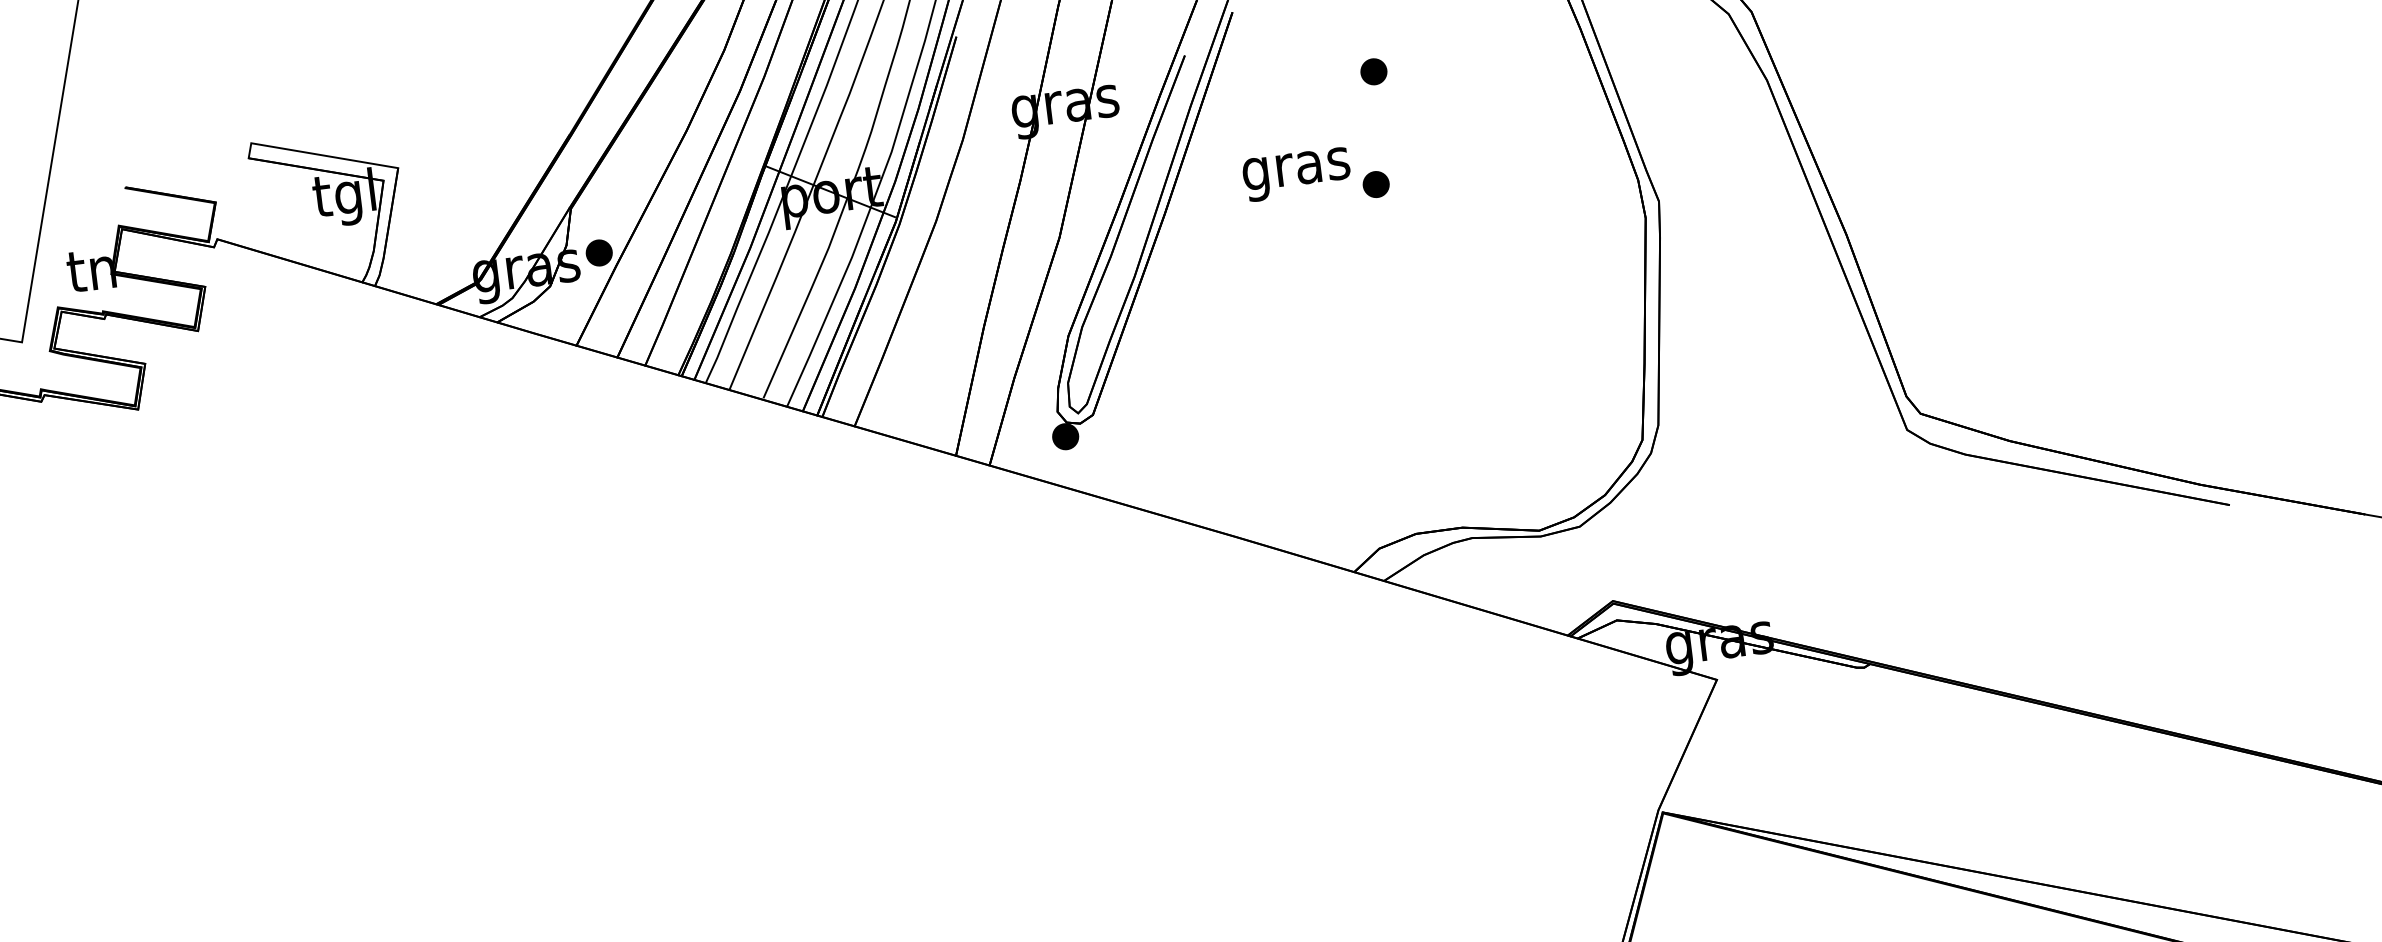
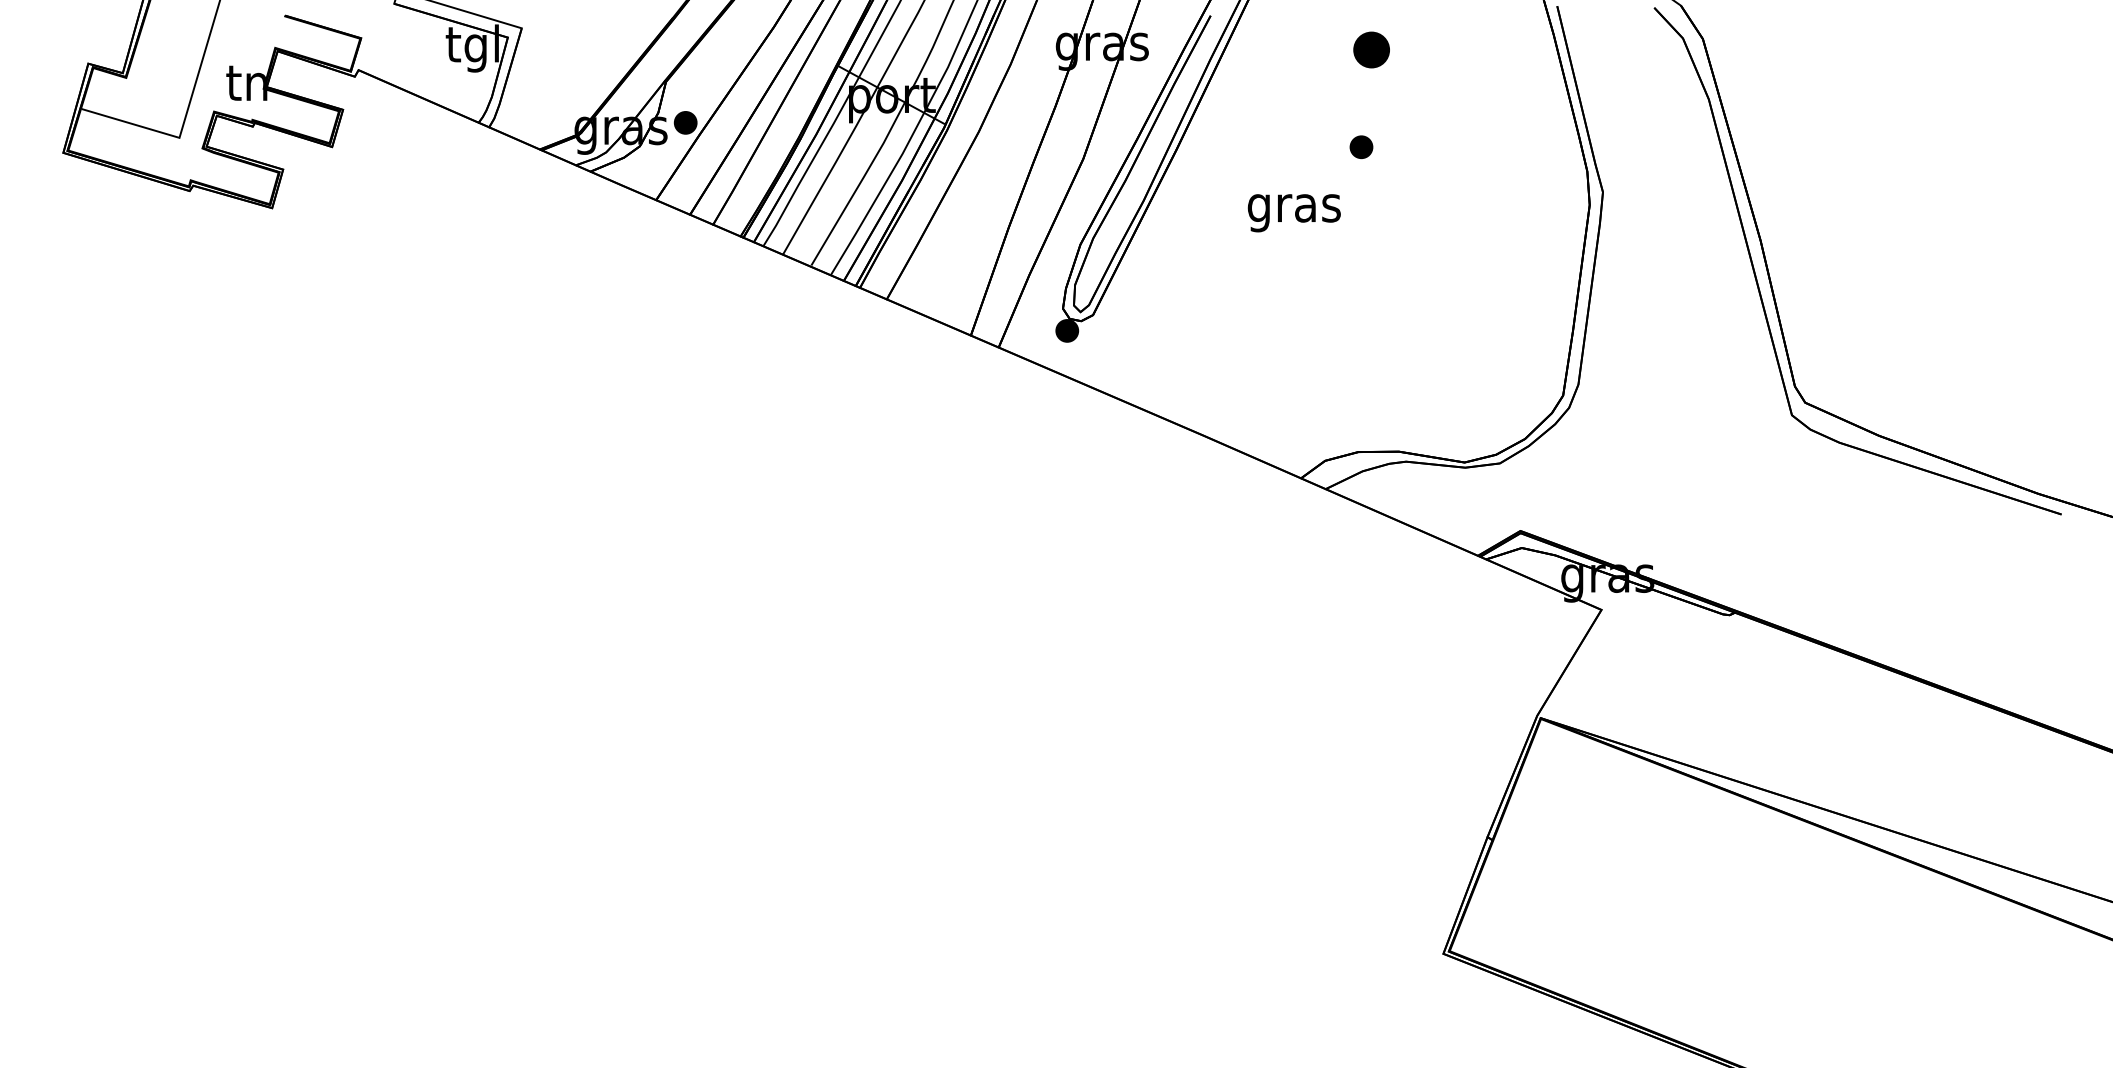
part: (1373, 71) -> (1371, 49), size x1.6
text: (1296, 175) -> (1293, 213), moved

